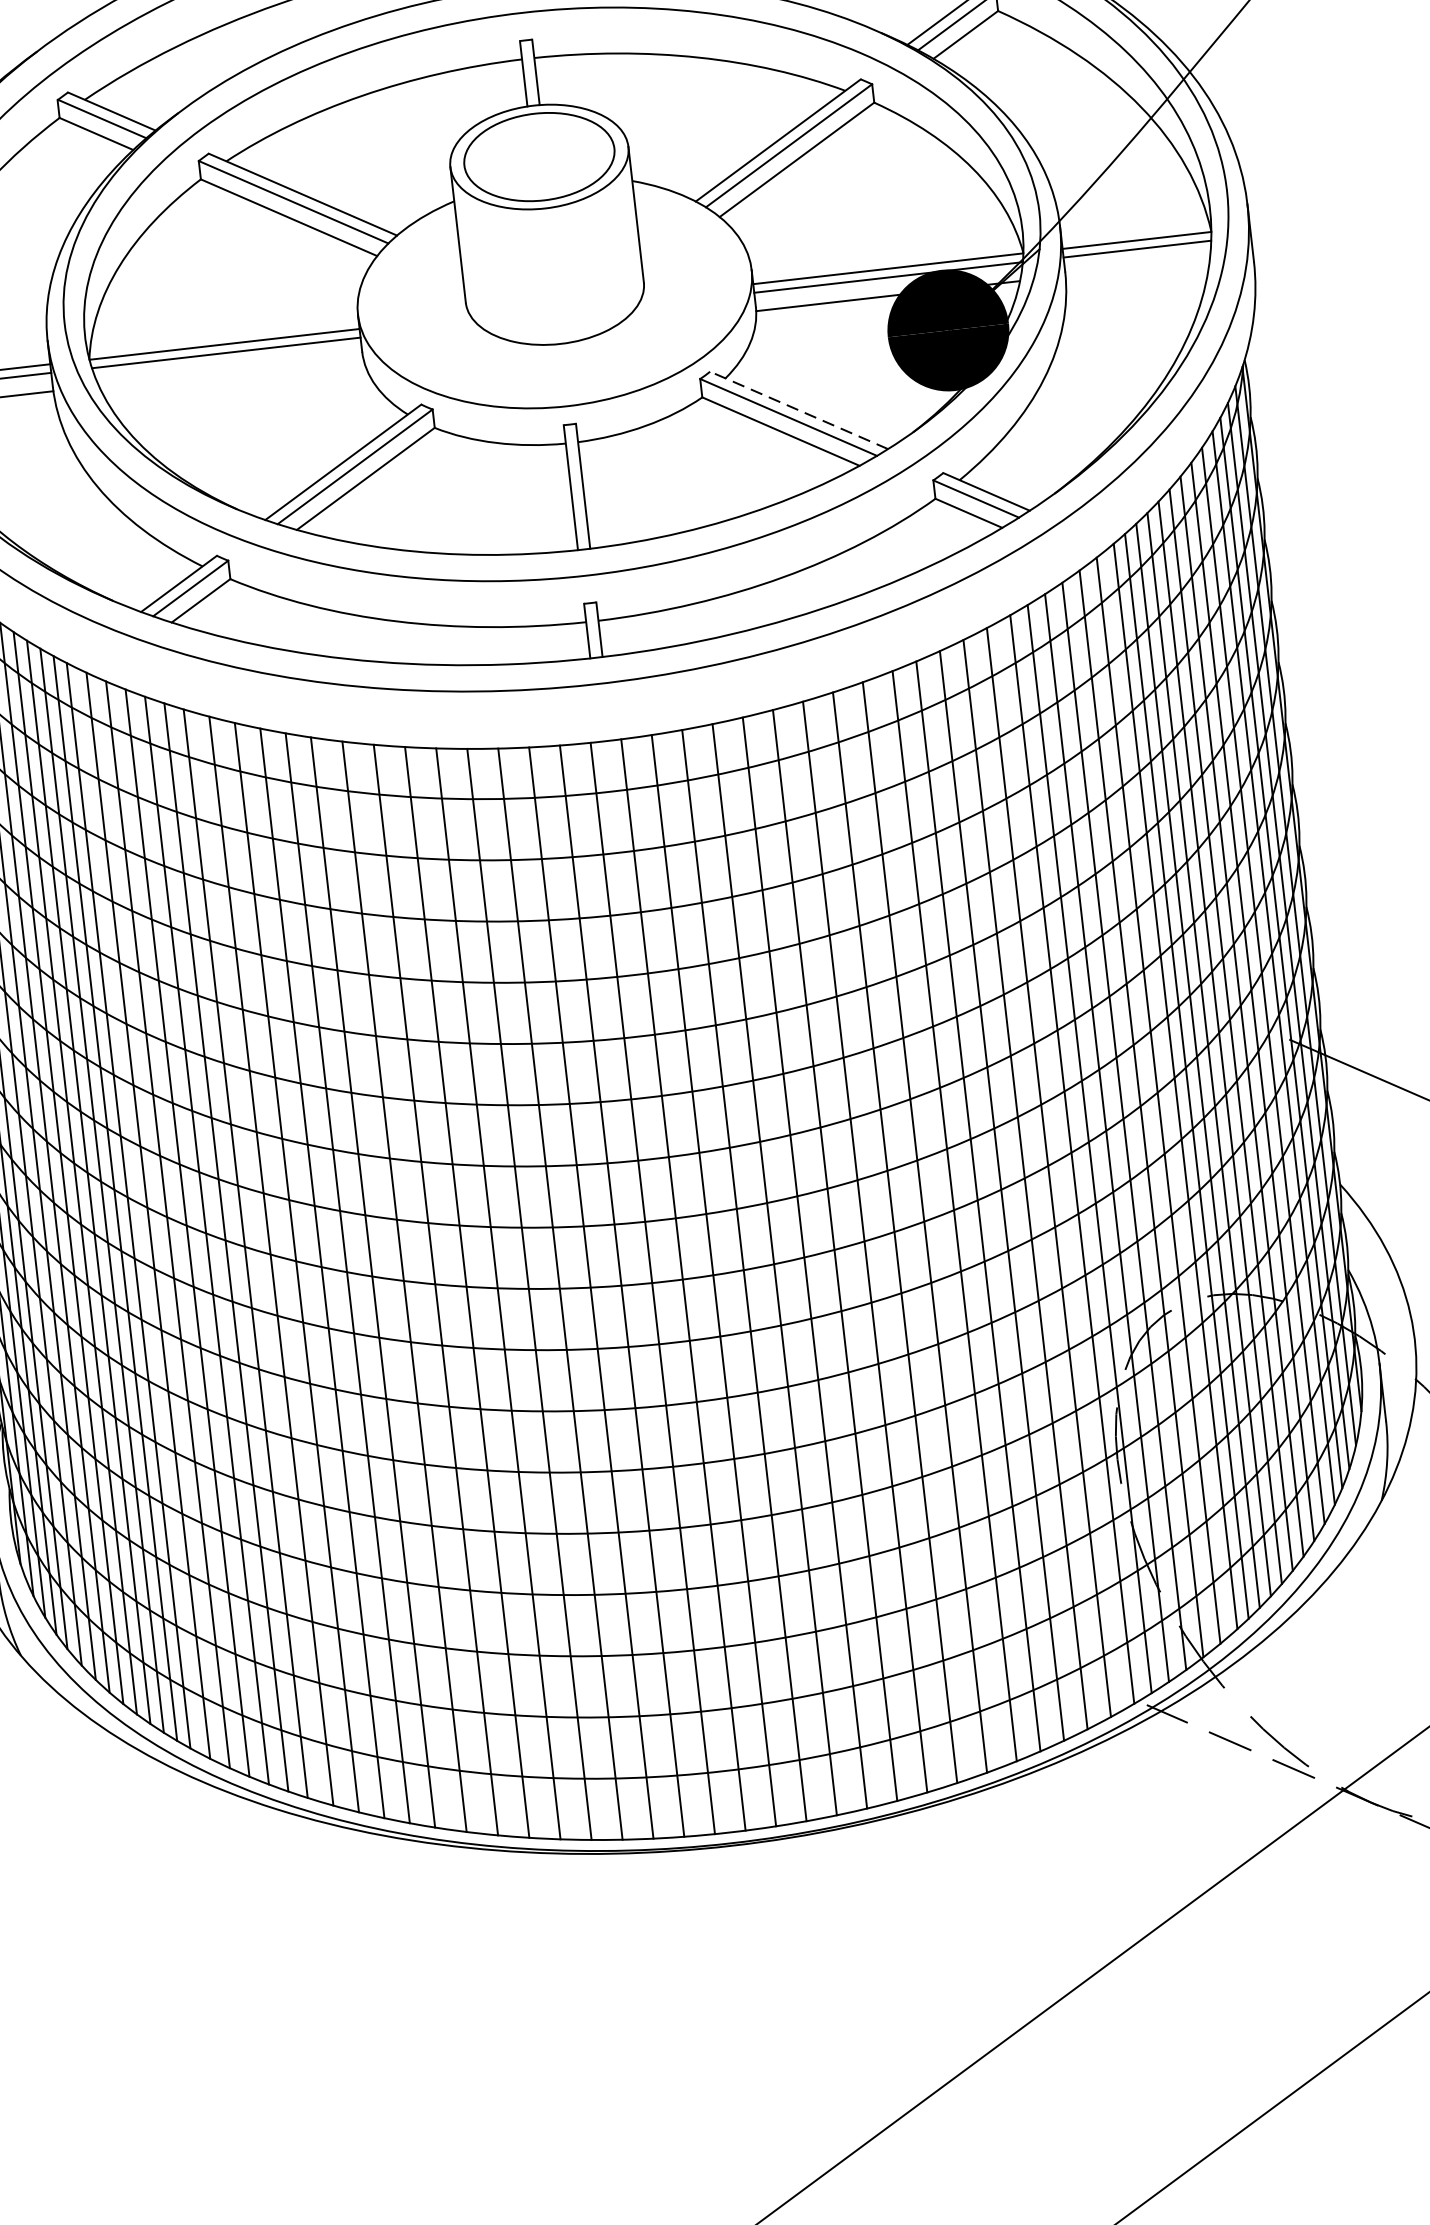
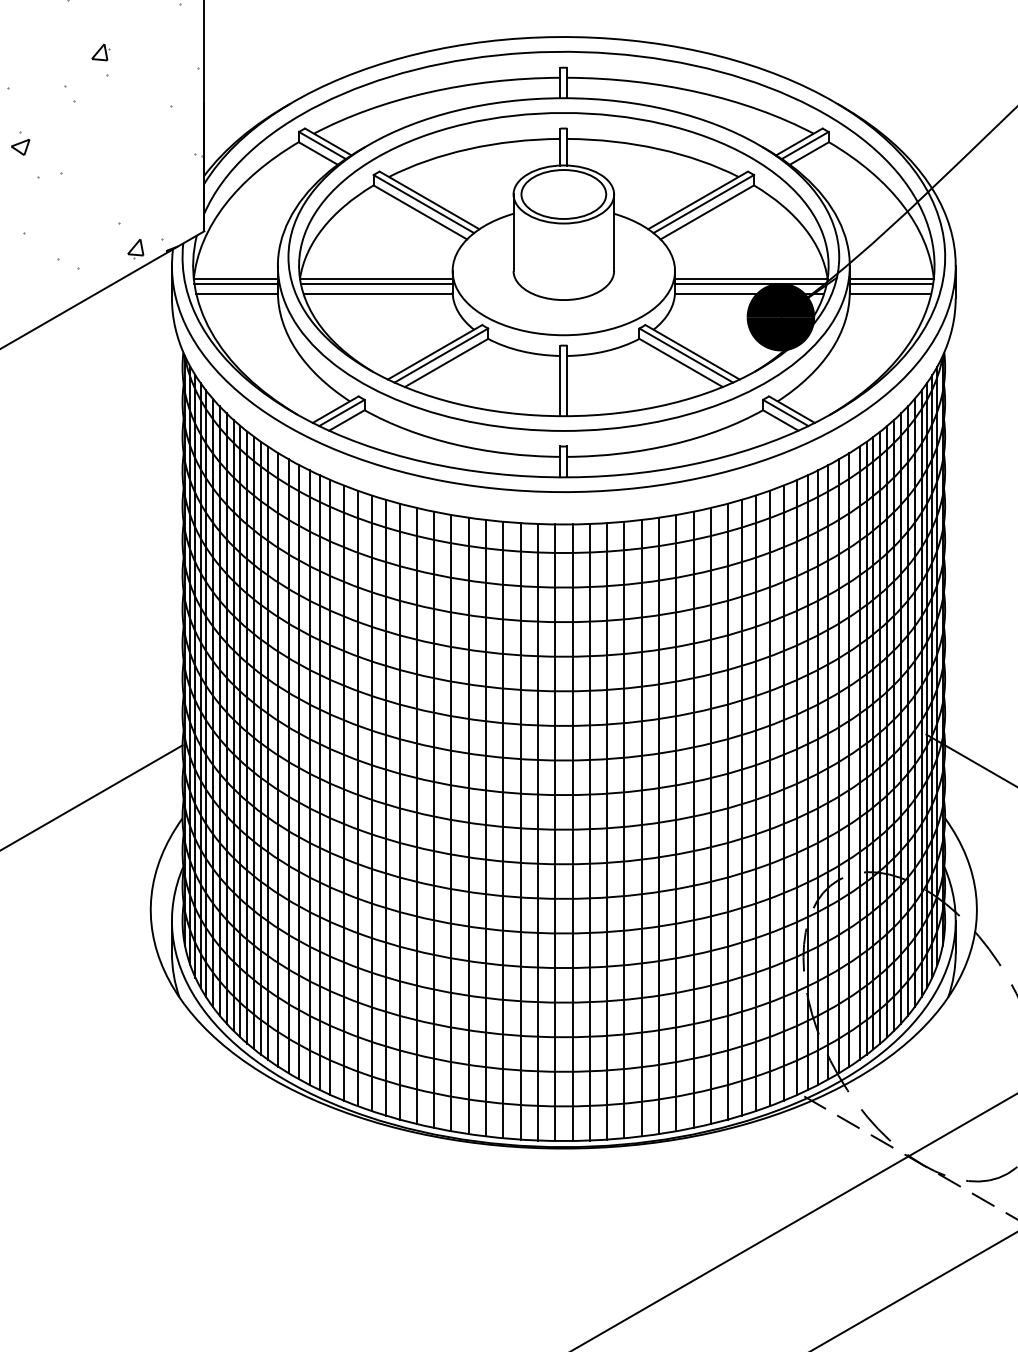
line: (1137, 268) -> (890, 294), added
line: (229, 371) -> (377, 294), added
line: (799, 410) -> (692, 352), dashed -> solid

